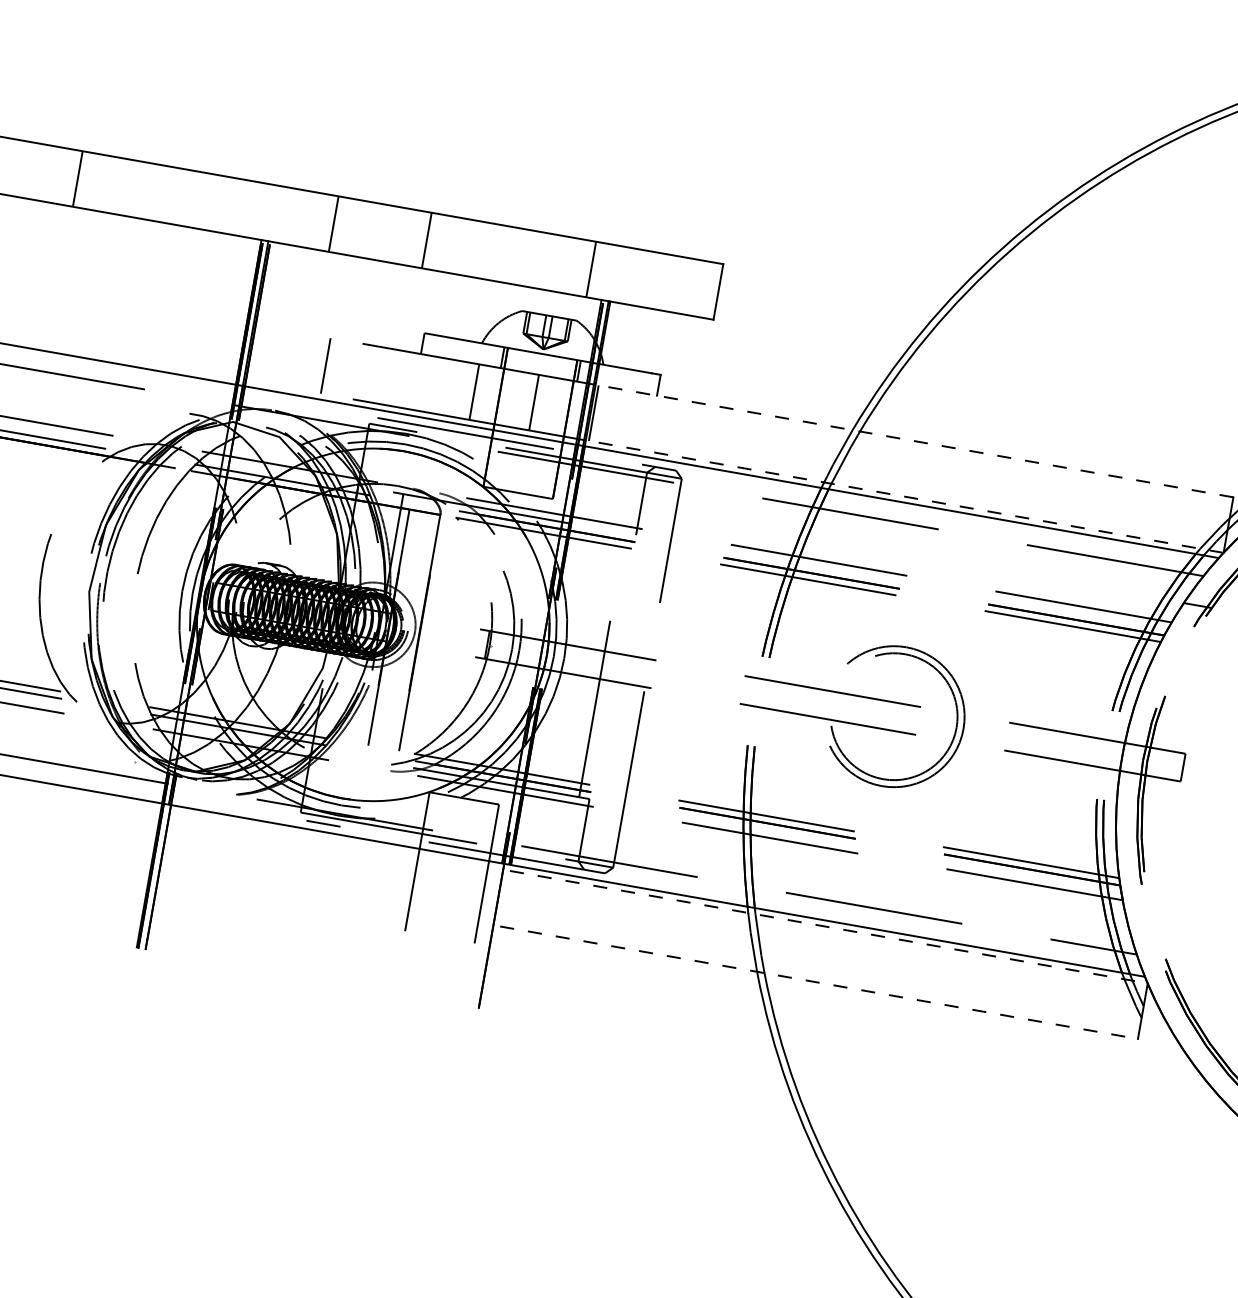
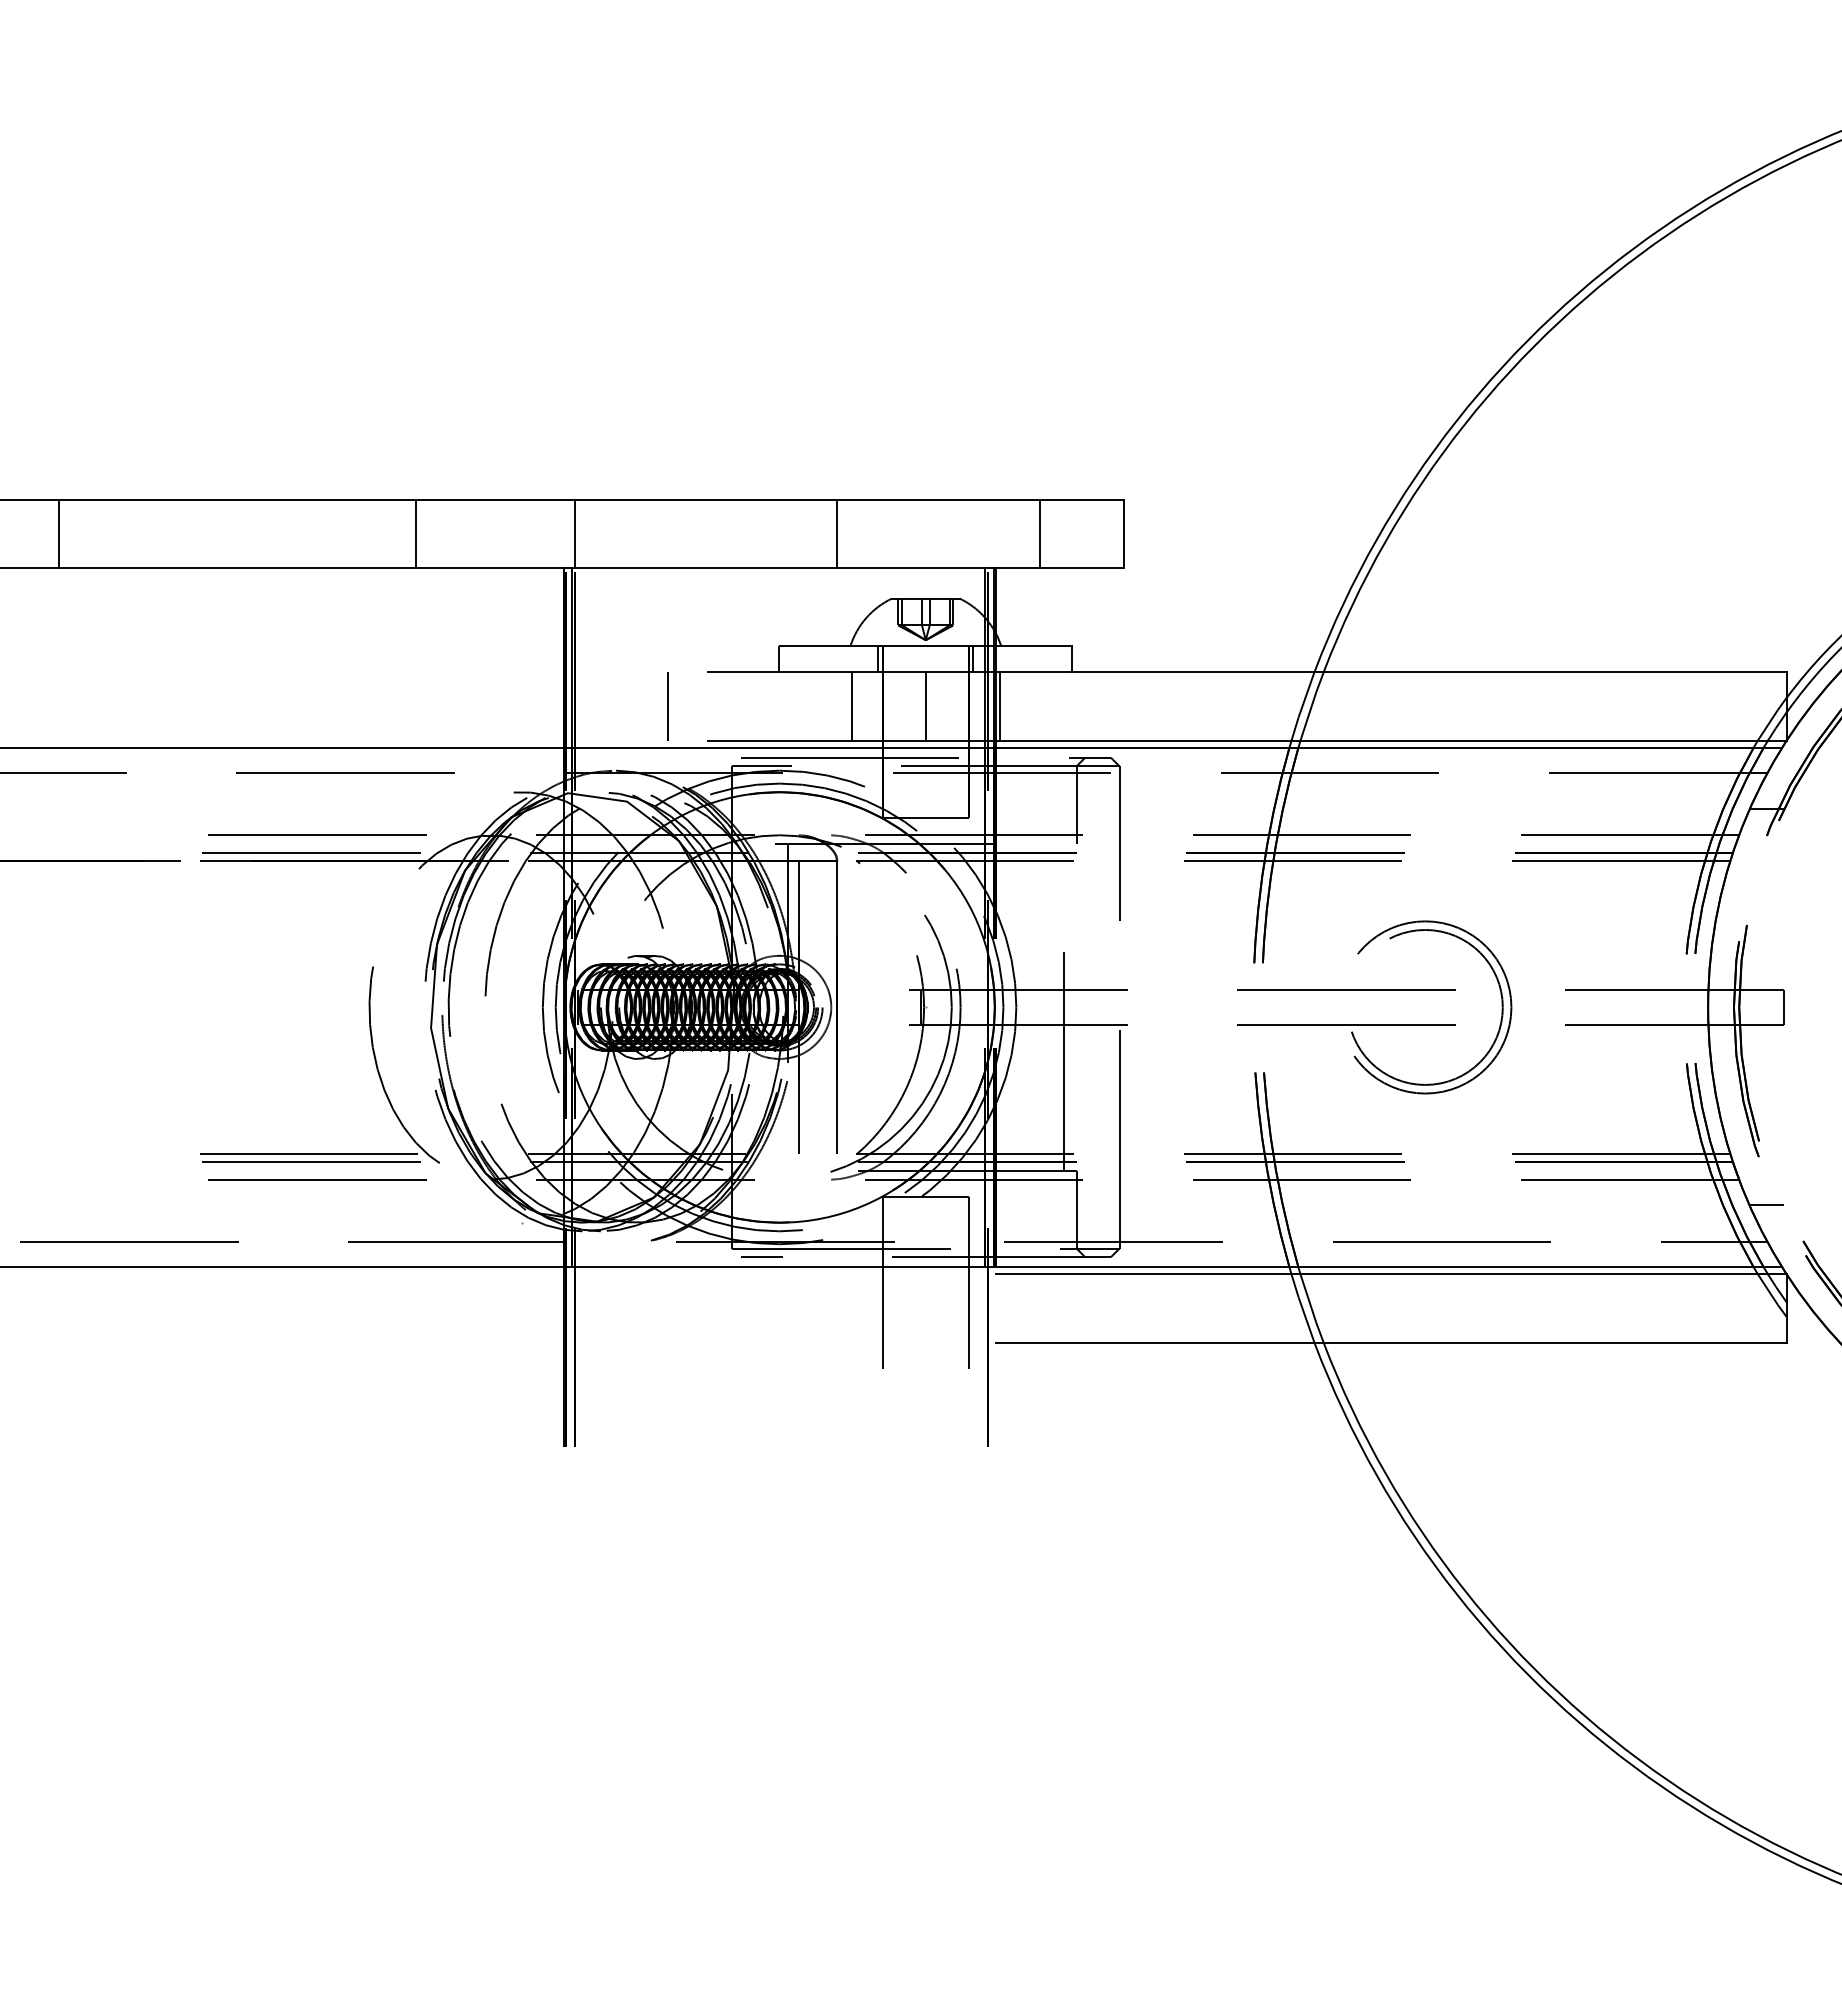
line: (77, 178) -> (415, 533), moved
line: (334, 223) -> (575, 533), moved
line: (426, 240) -> (837, 533), moved
line: (591, 269) -> (1040, 533), moved
line: (913, 440) -> (1390, 671), dashed -> solid
line: (904, 496) -> (1390, 740), dashed -> solid
line: (1141, 924) -> (1766, 1205), added
line: (828, 927) -> (1391, 1274), dashed -> solid
line: (819, 982) -> (1391, 1343), dashed -> solid

